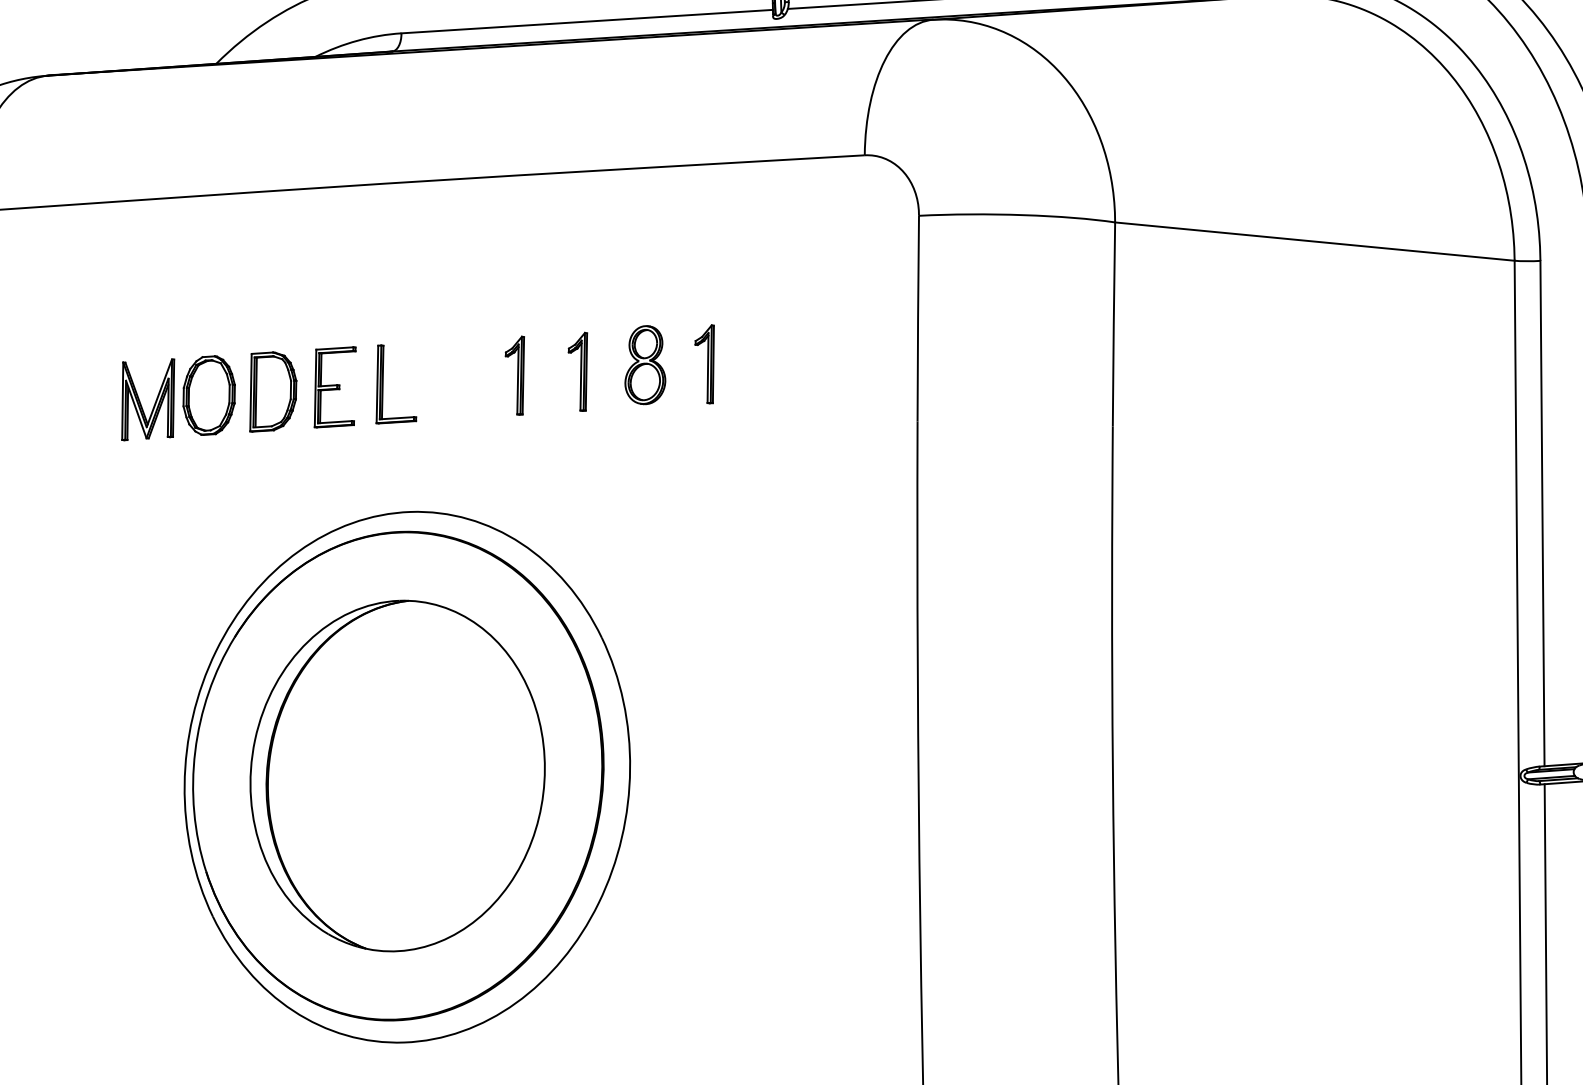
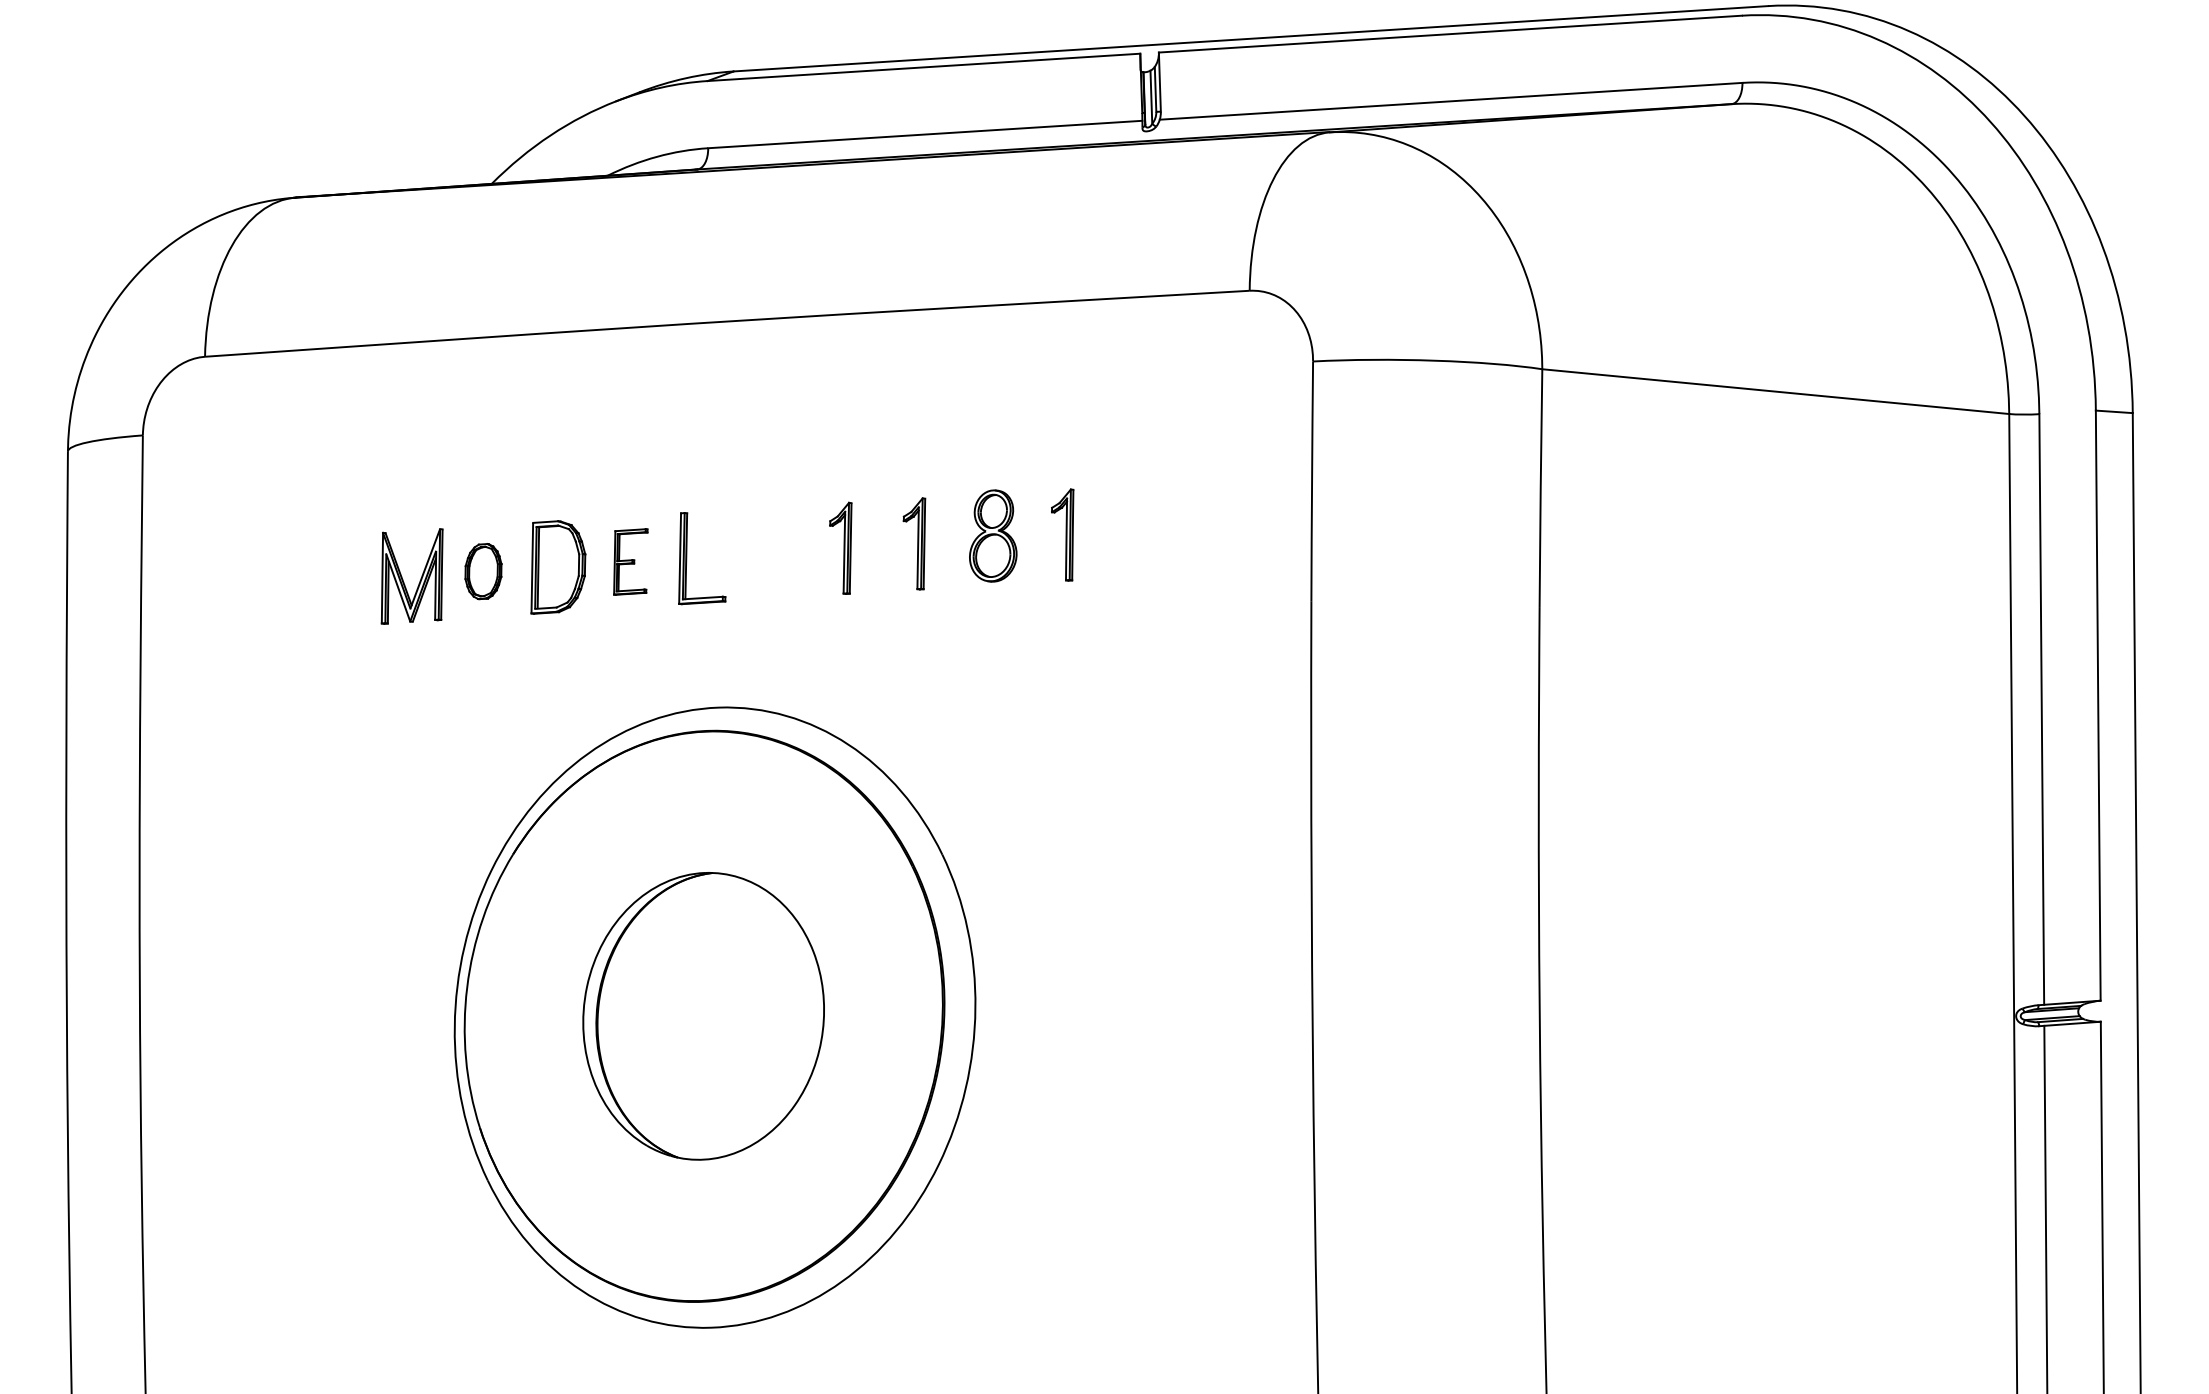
part: (334, 386) -> (630, 561), size x0.7
part: (209, 395) -> (483, 571), size x0.6
part: (397, 776) -> (703, 1016), size x0.7

